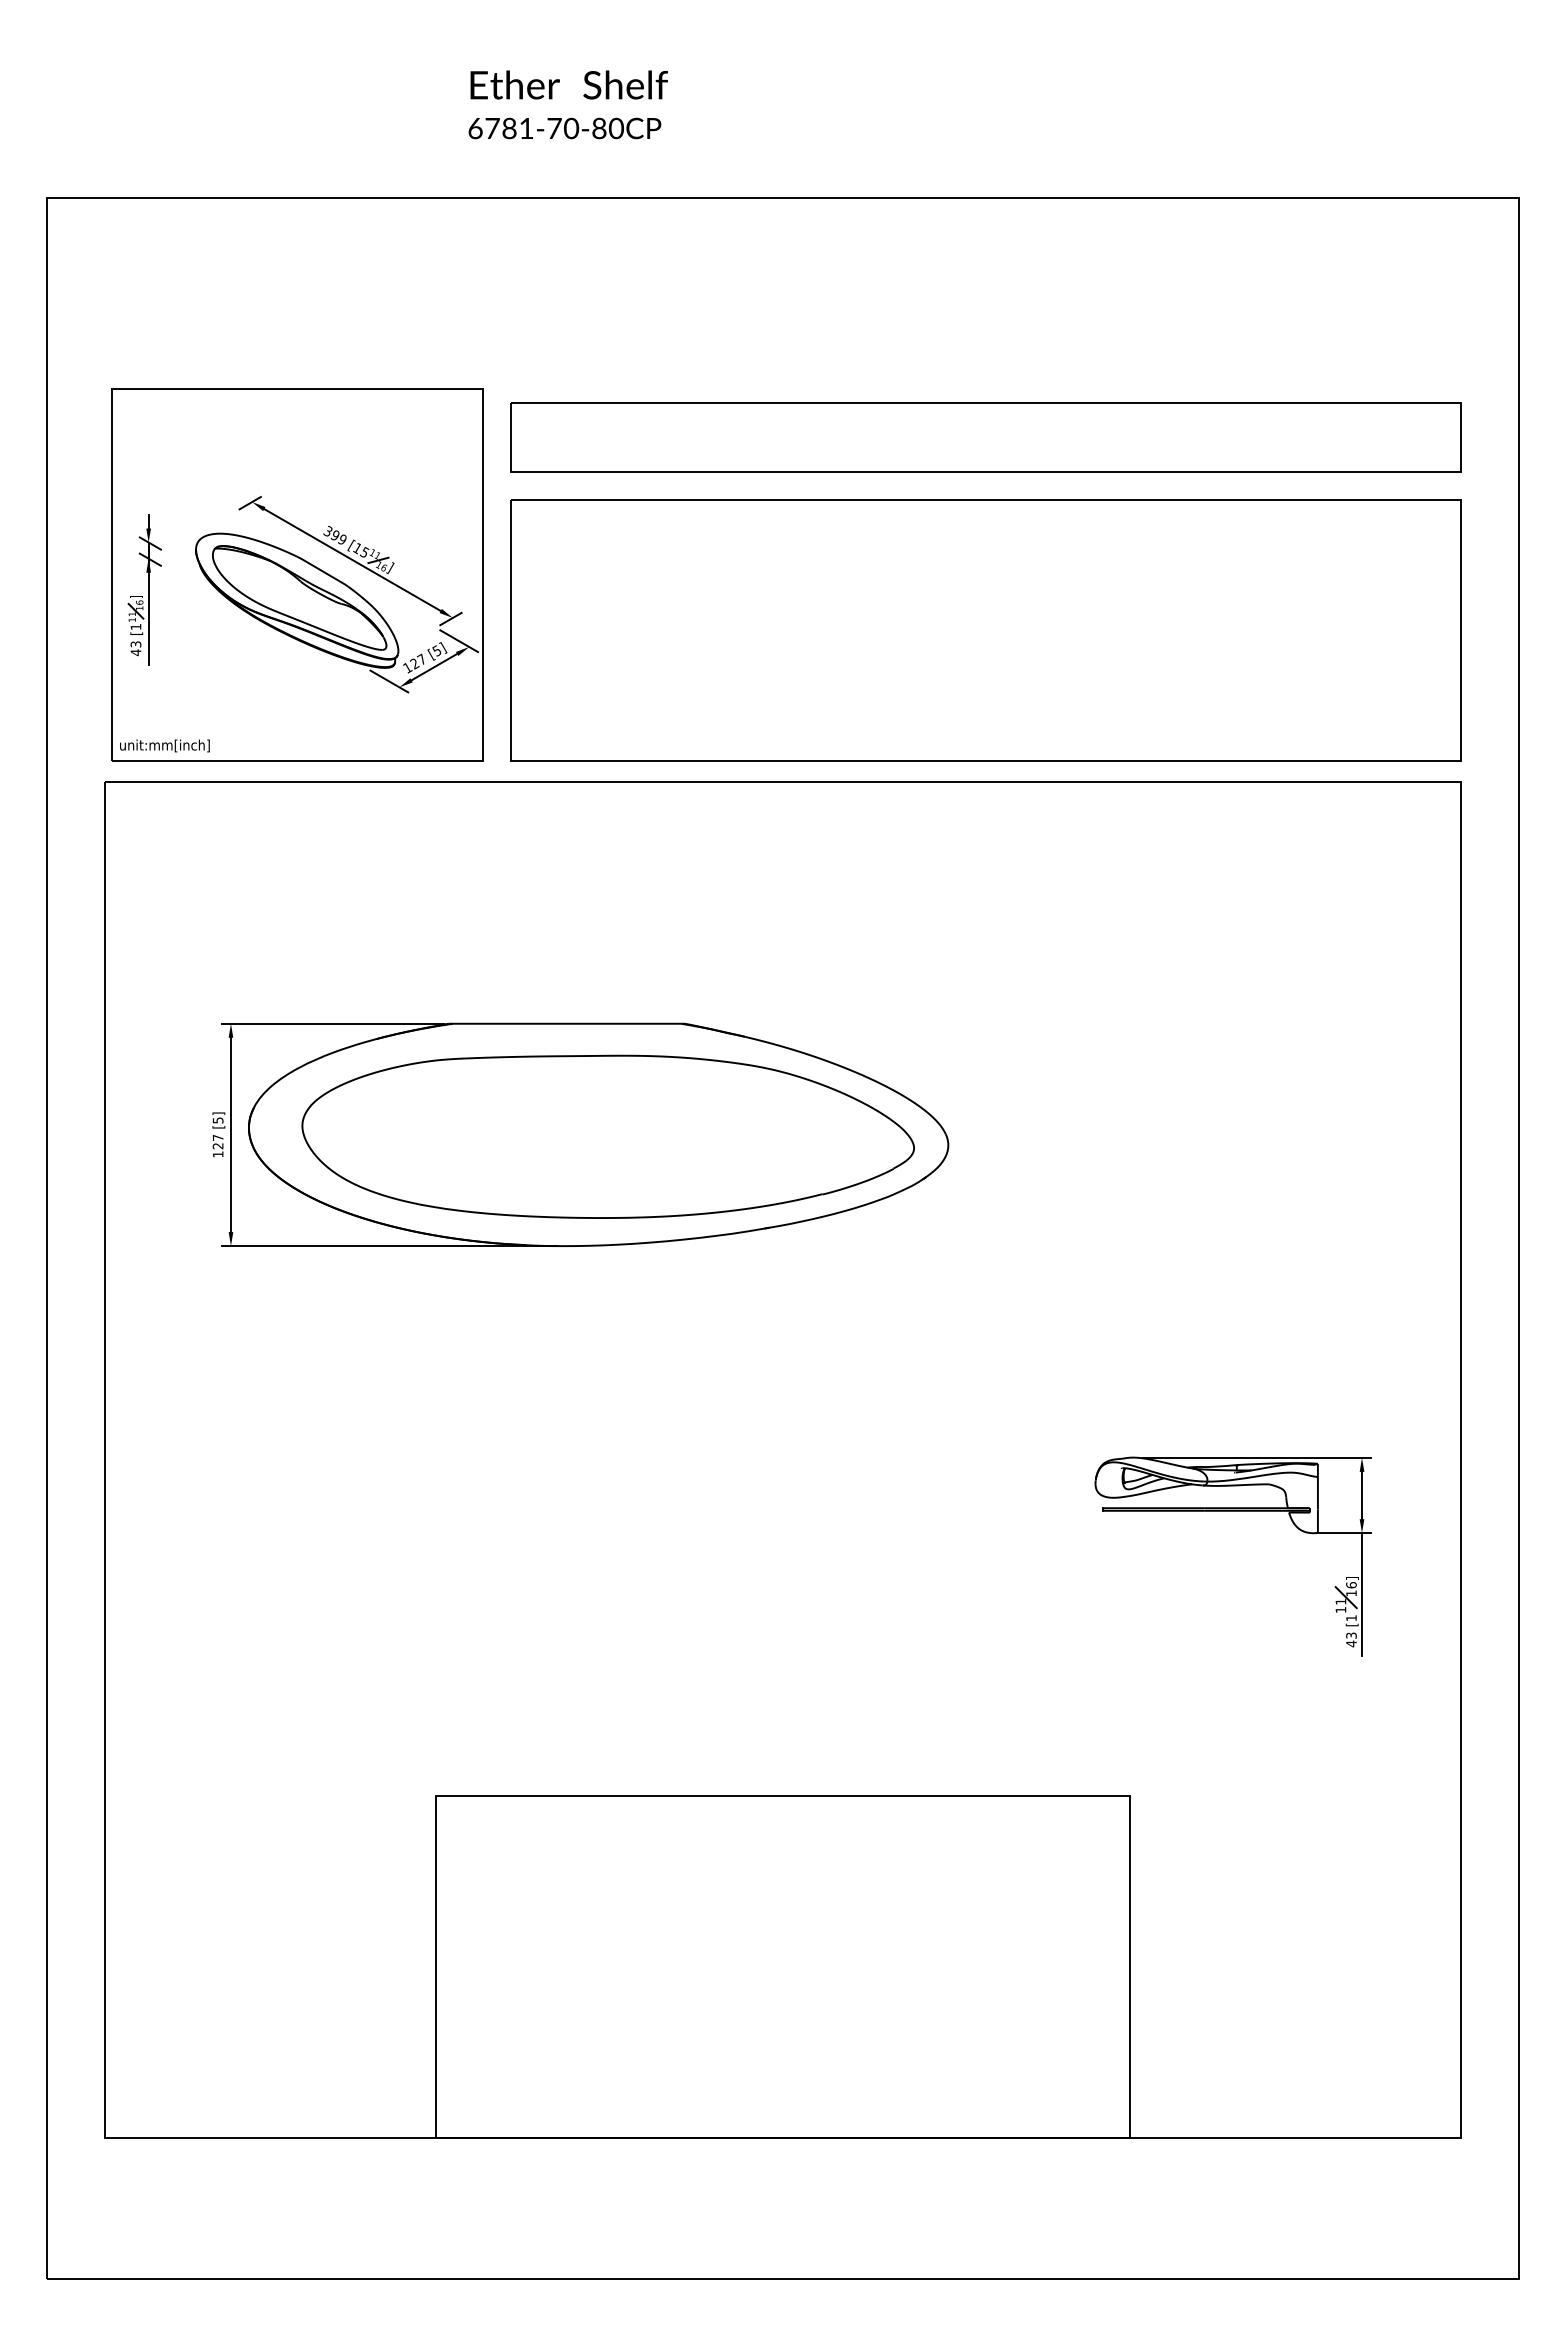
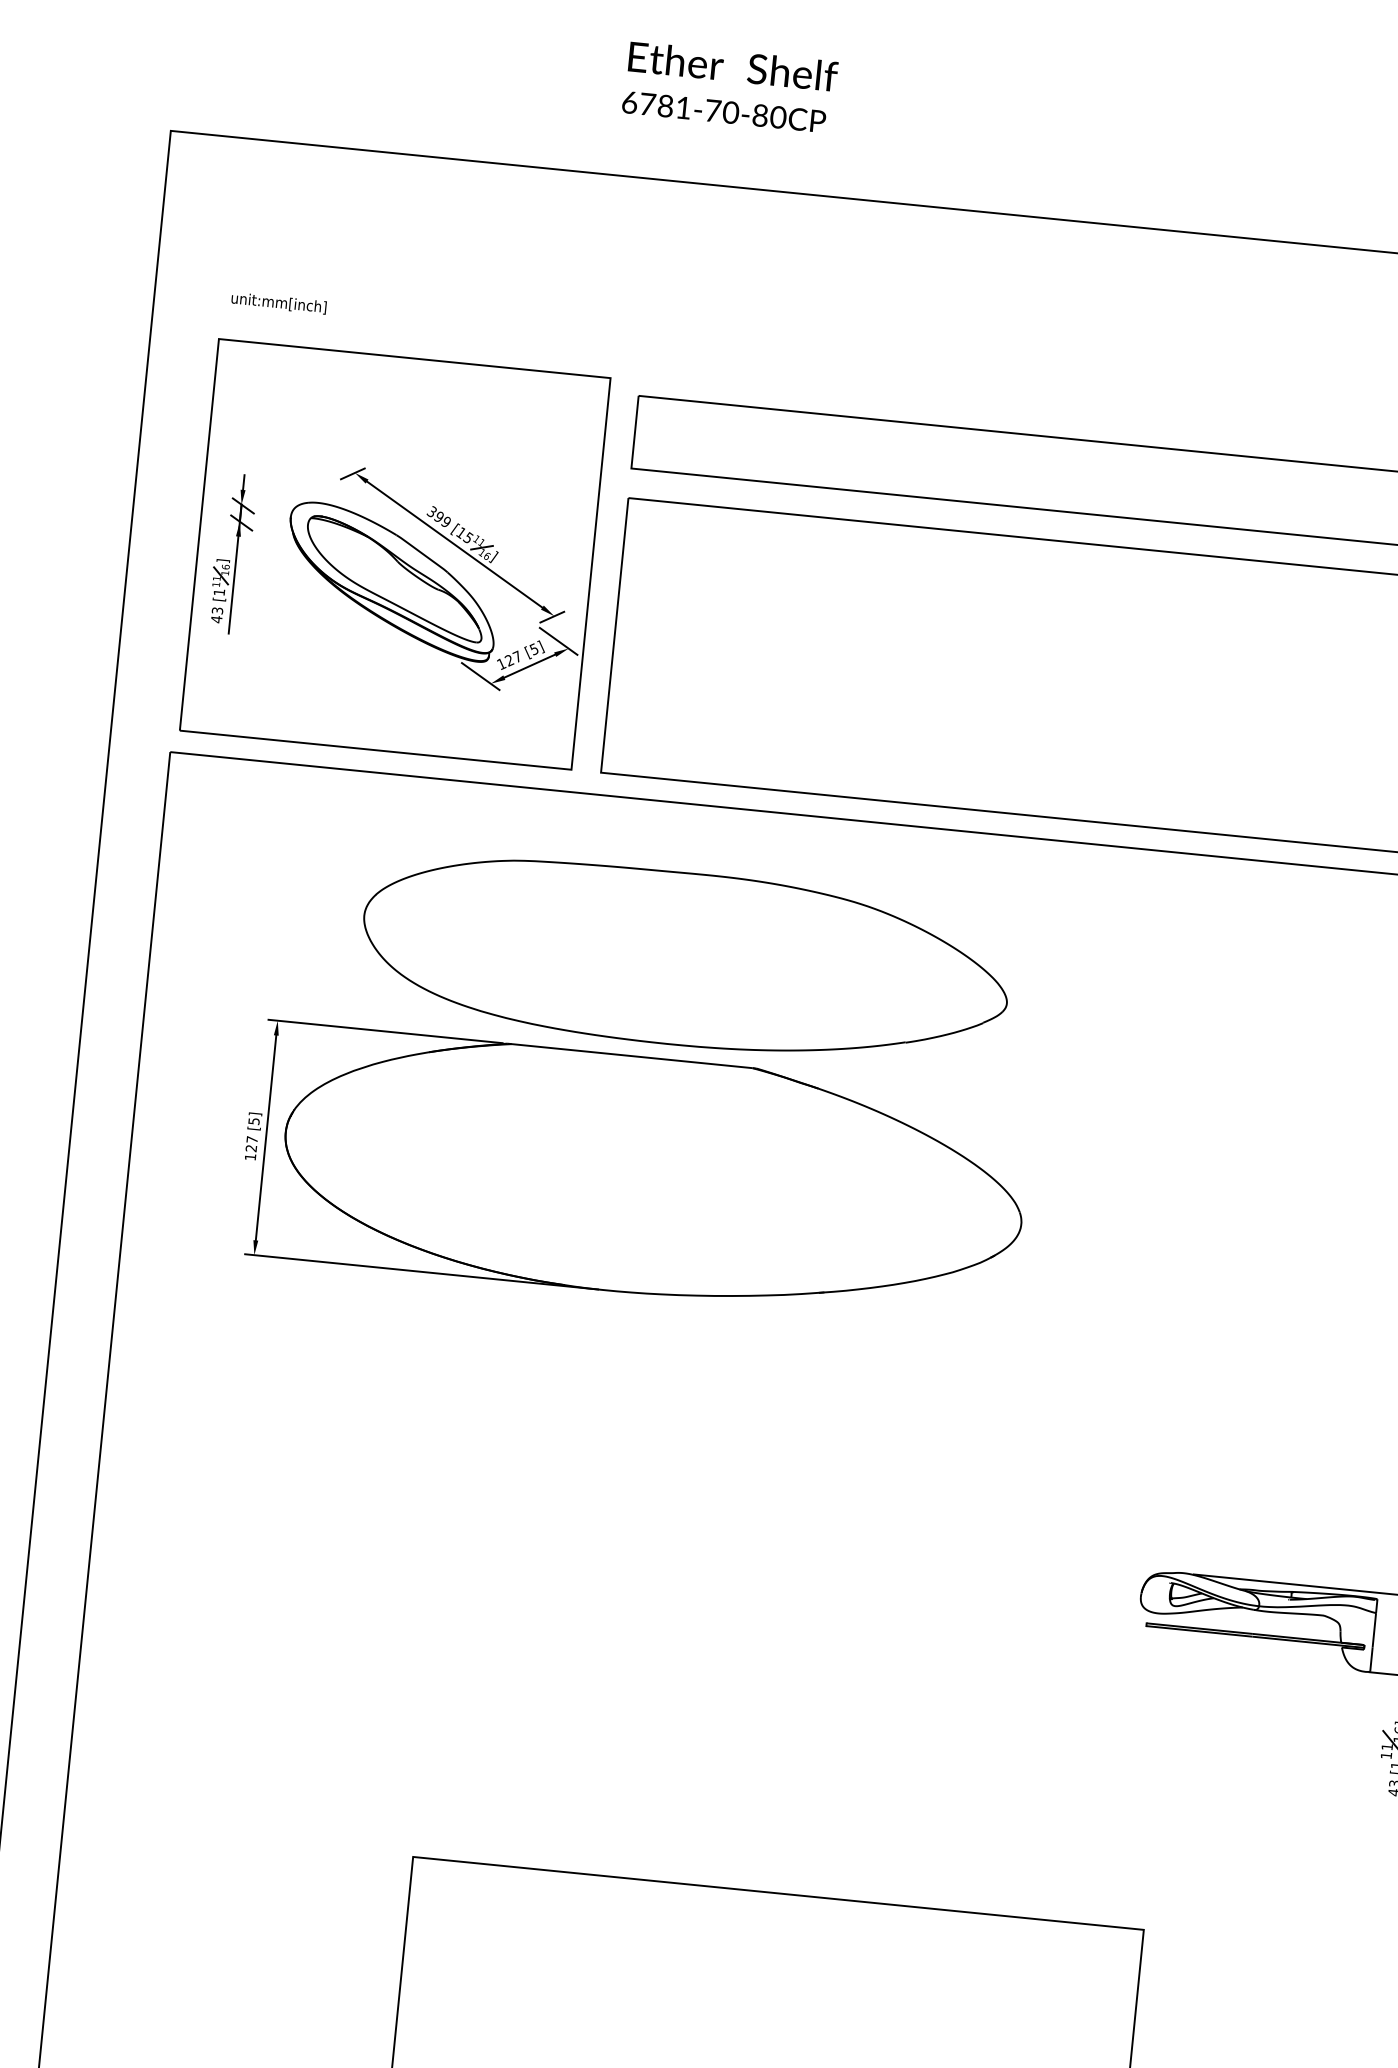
text: (164, 745) -> (278, 302), moved
part: (607, 1136) -> (684, 958), moved

